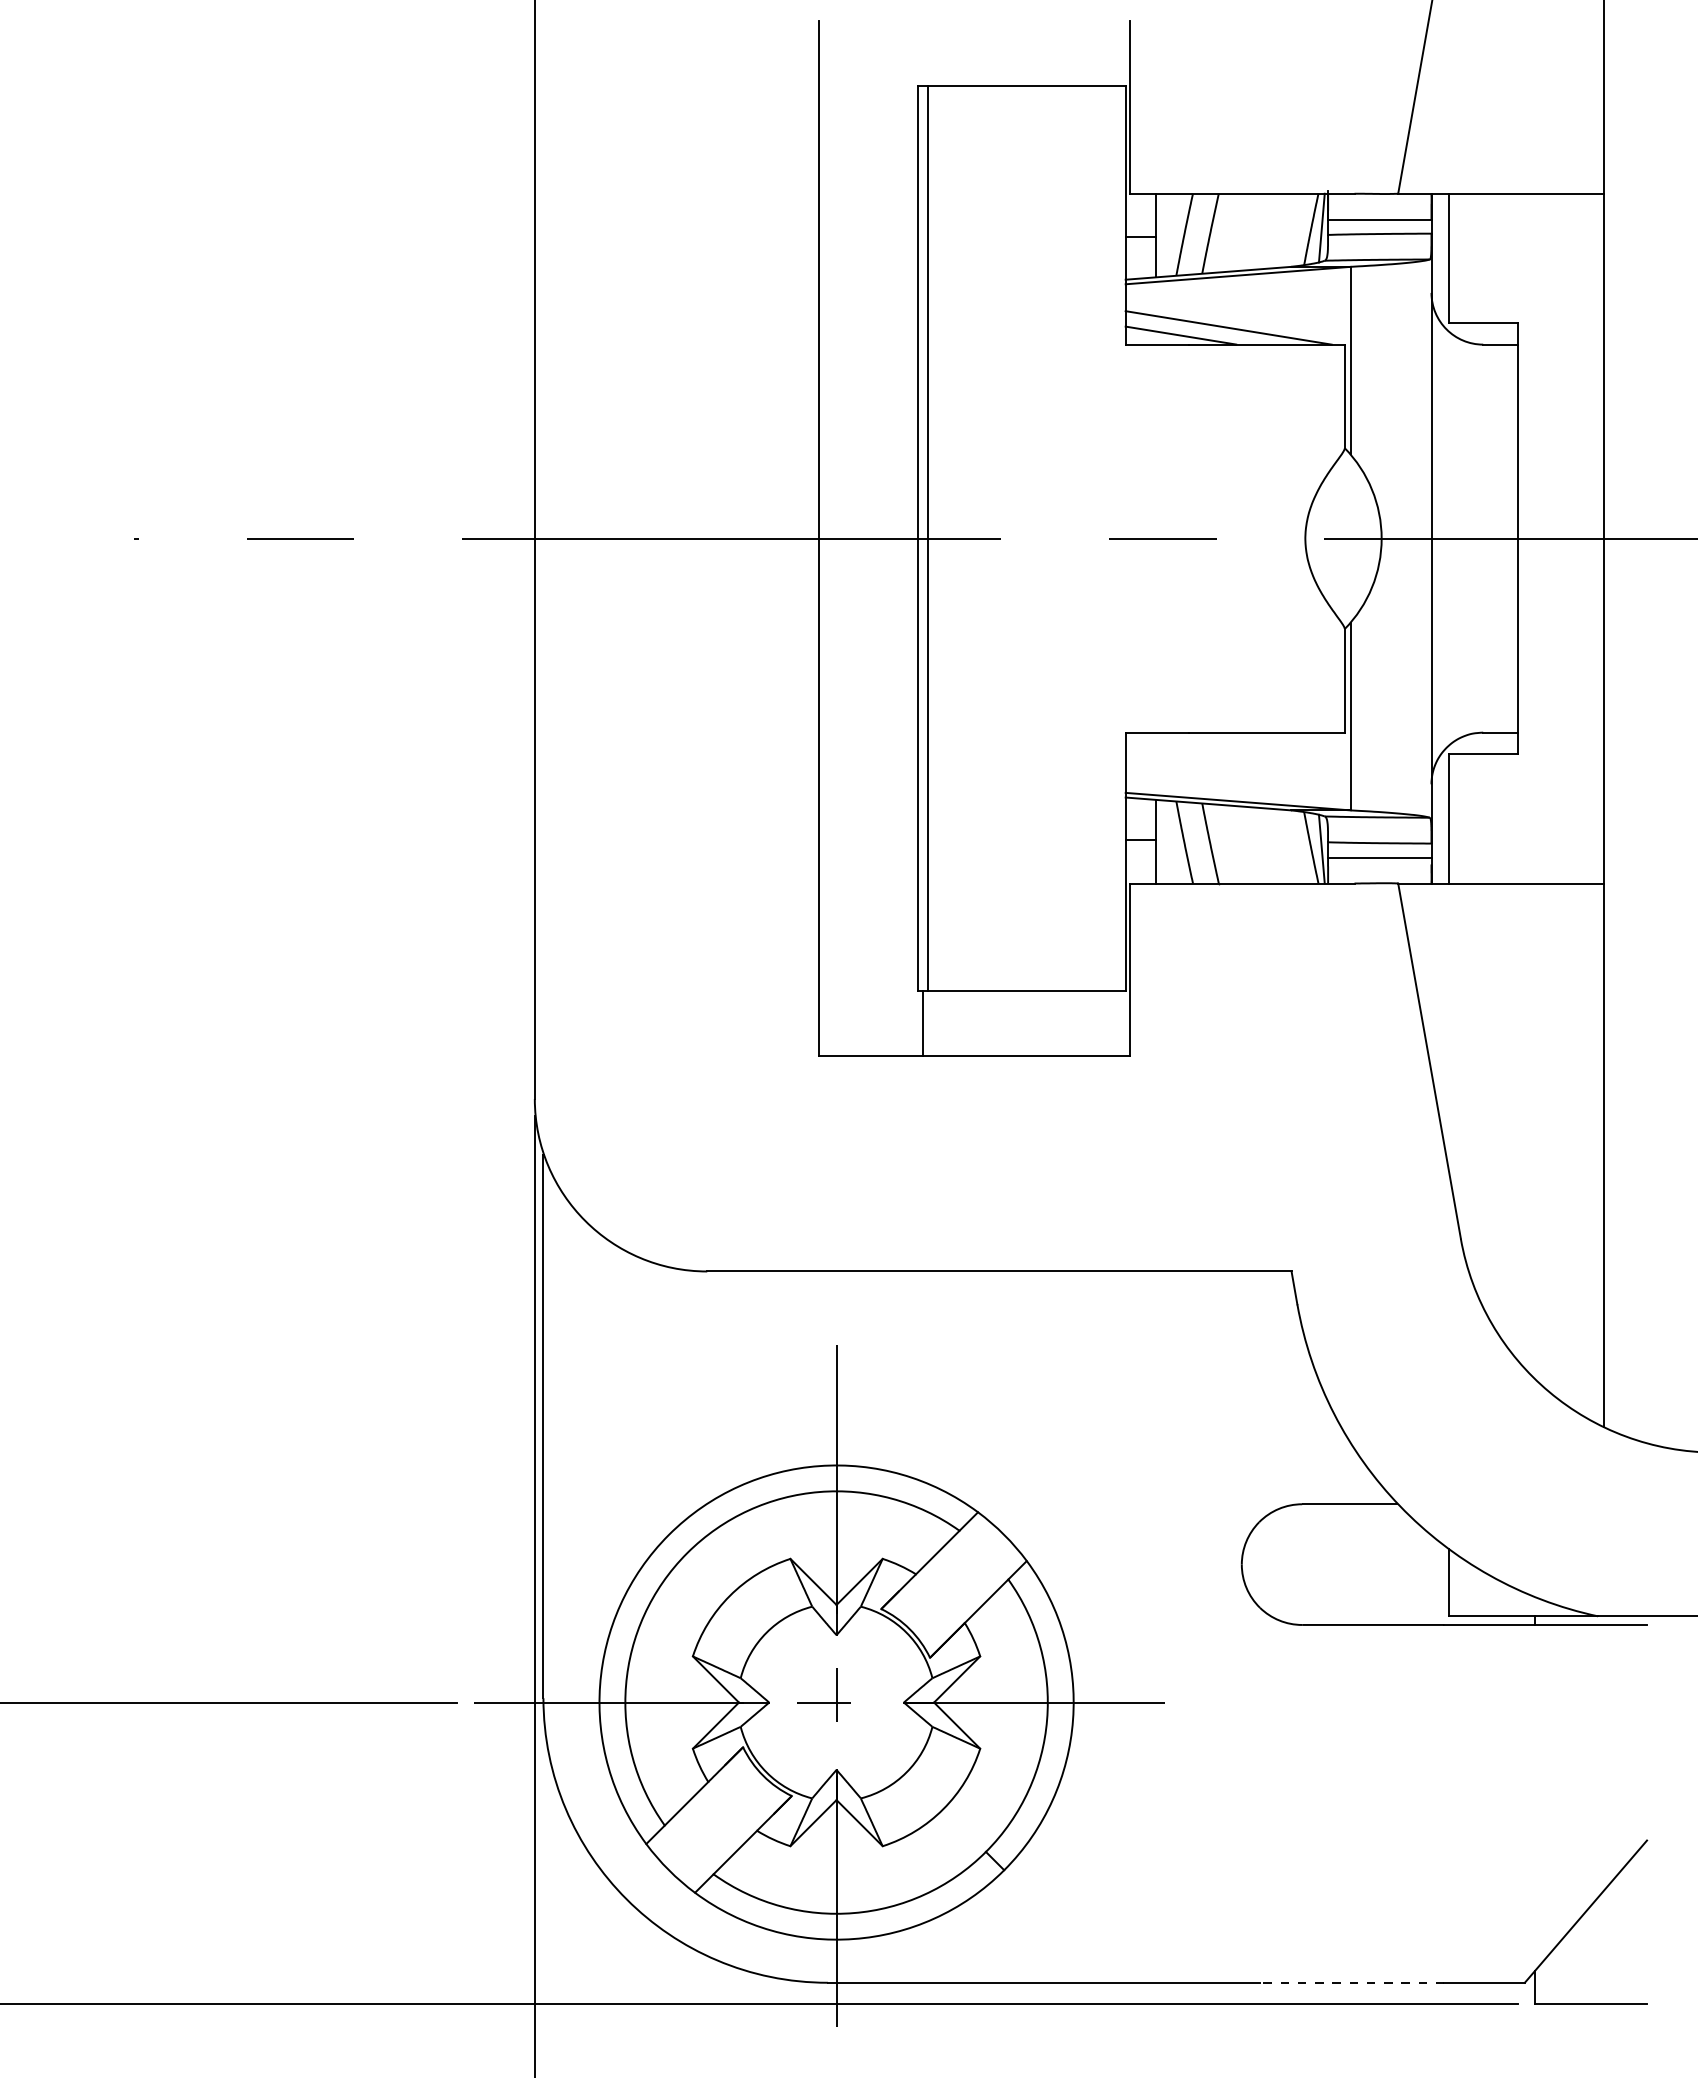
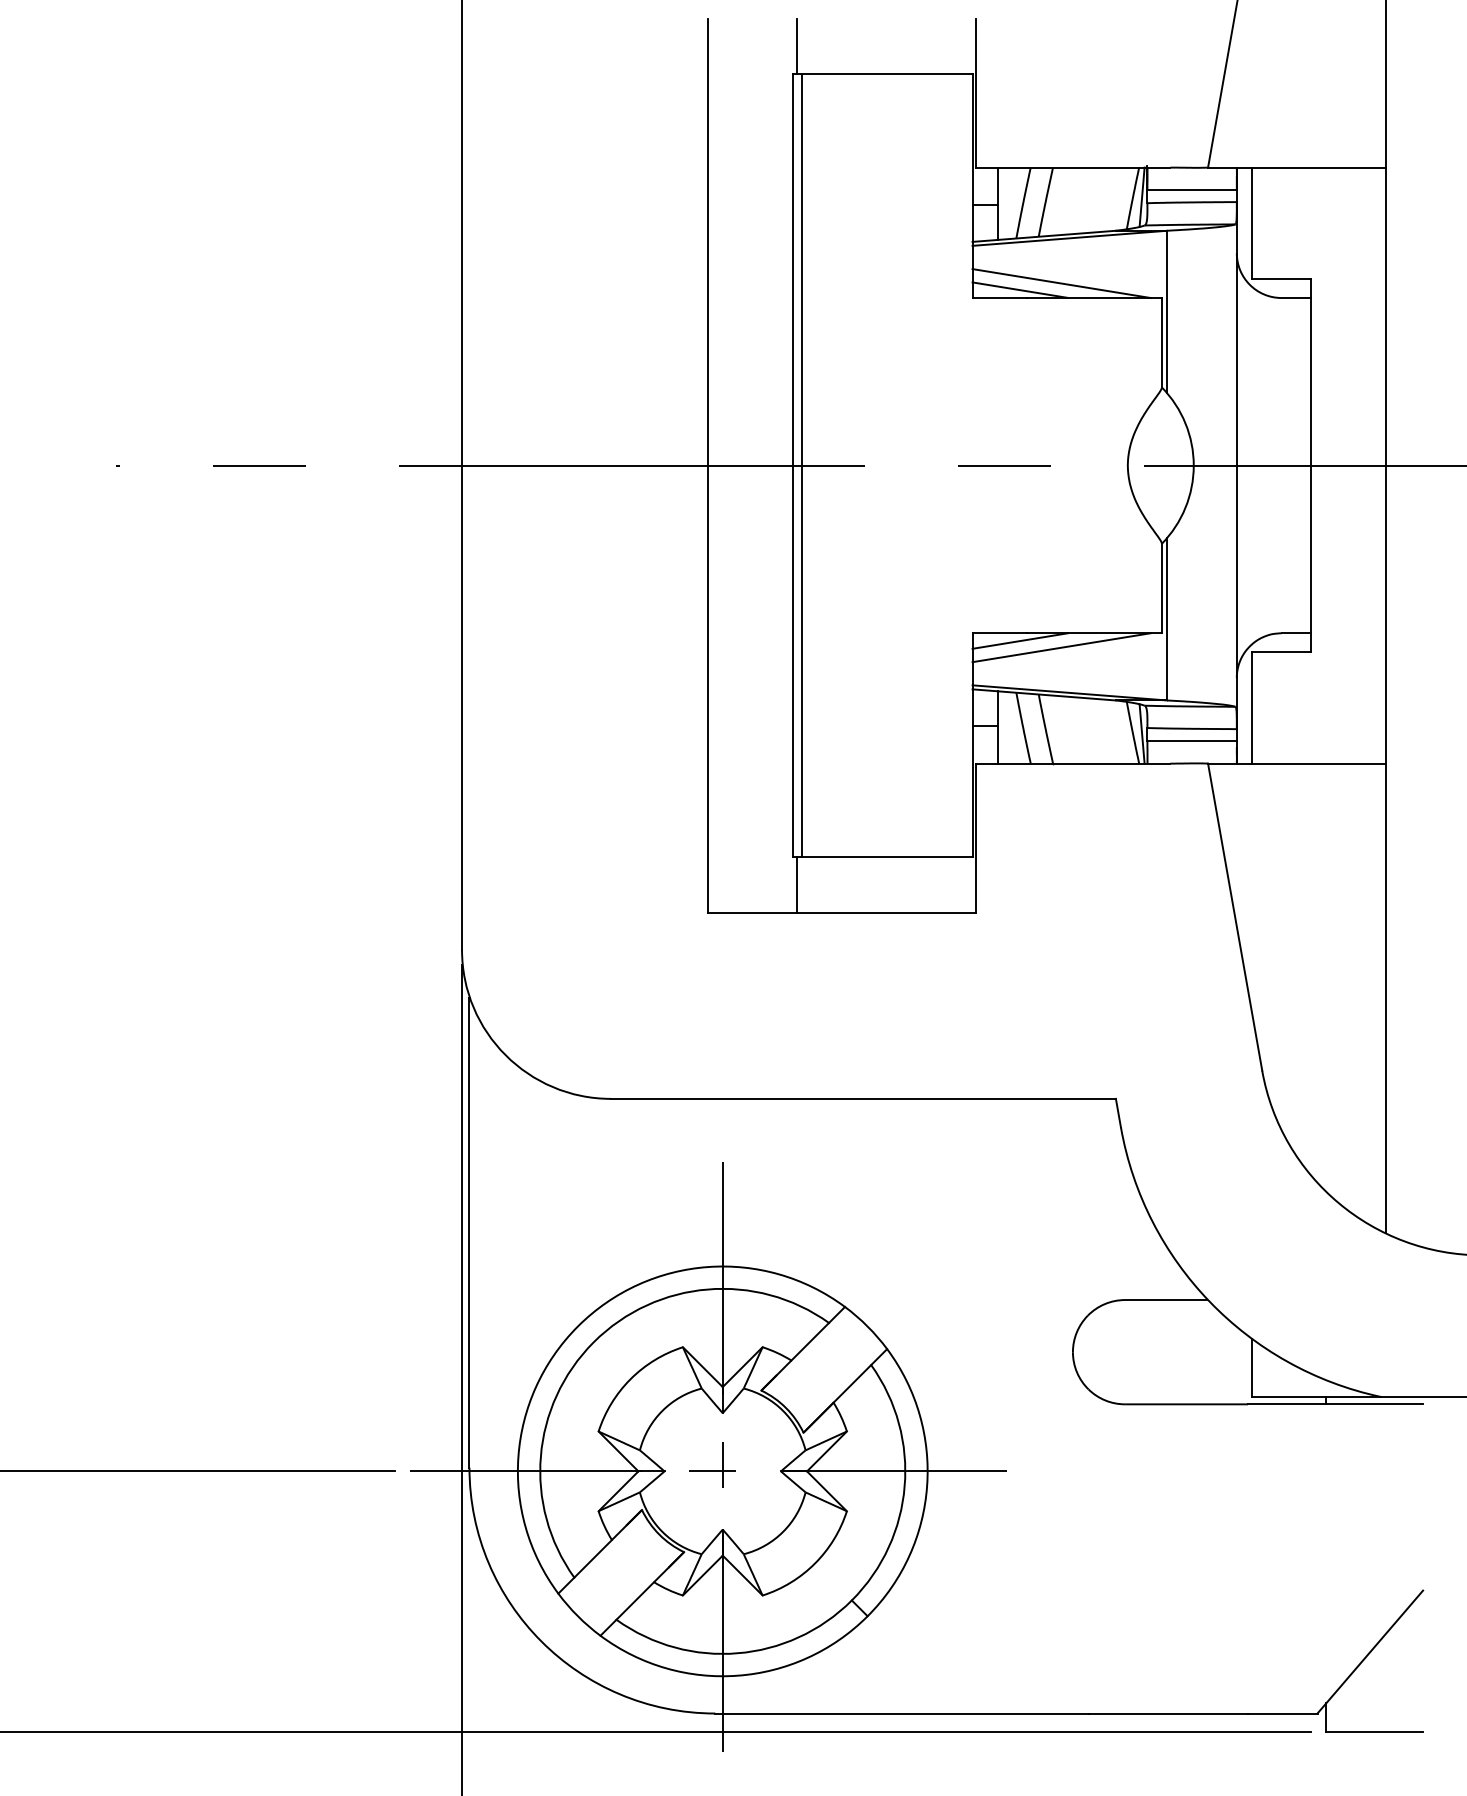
line: (922, 53) -> (797, 46), added
line: (1180, 741) -> (1019, 640), added
line: (1228, 749) -> (1061, 647), added
line: (1351, 1982) -> (1167, 1713), dashed -> solid

